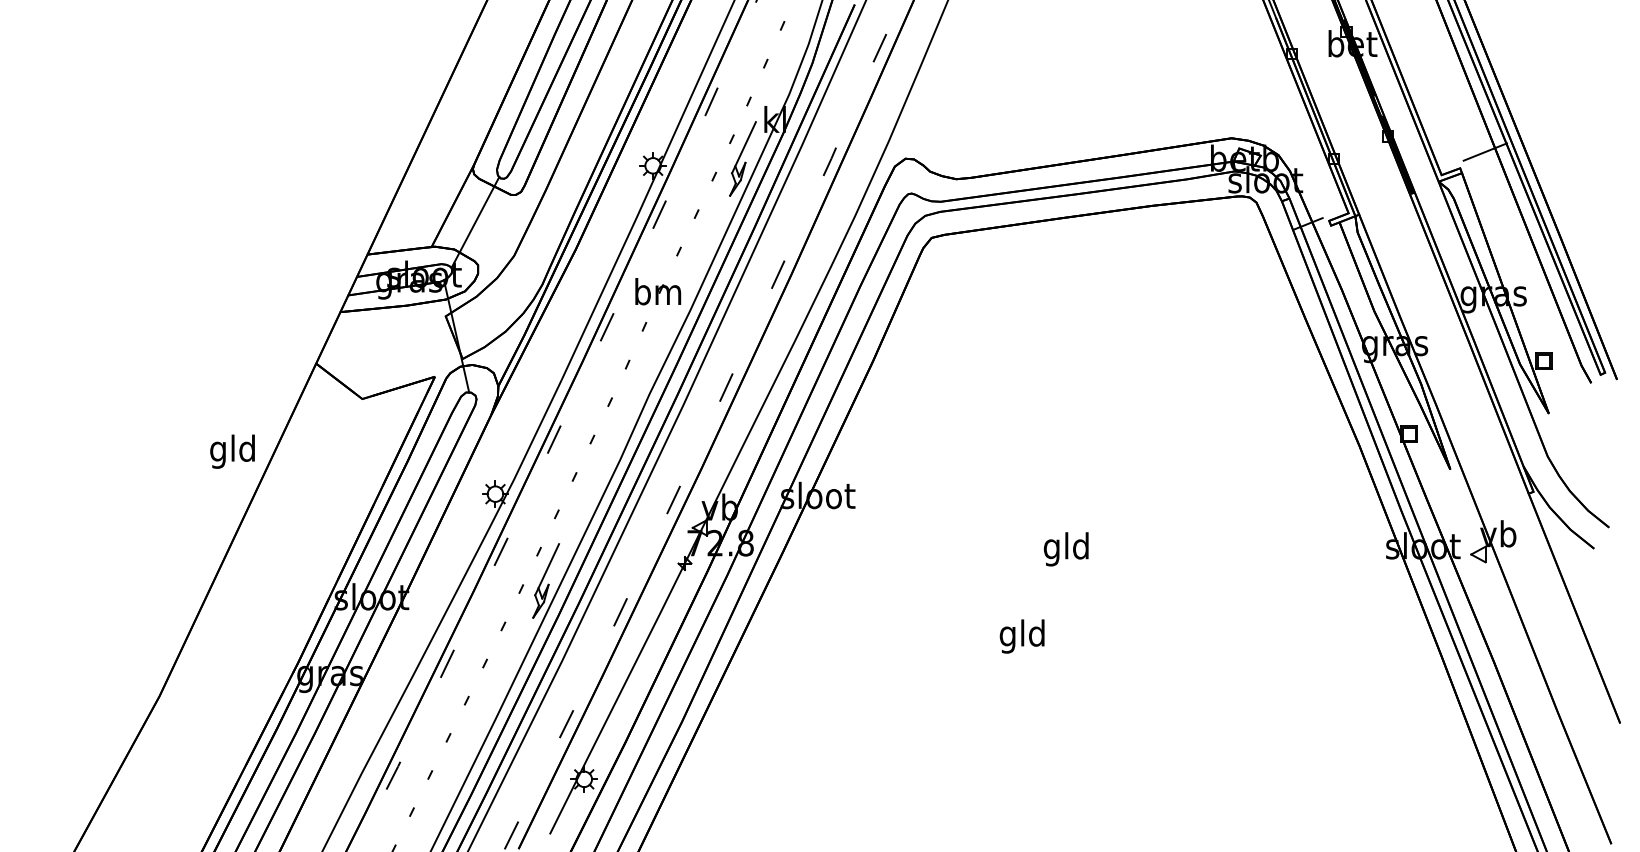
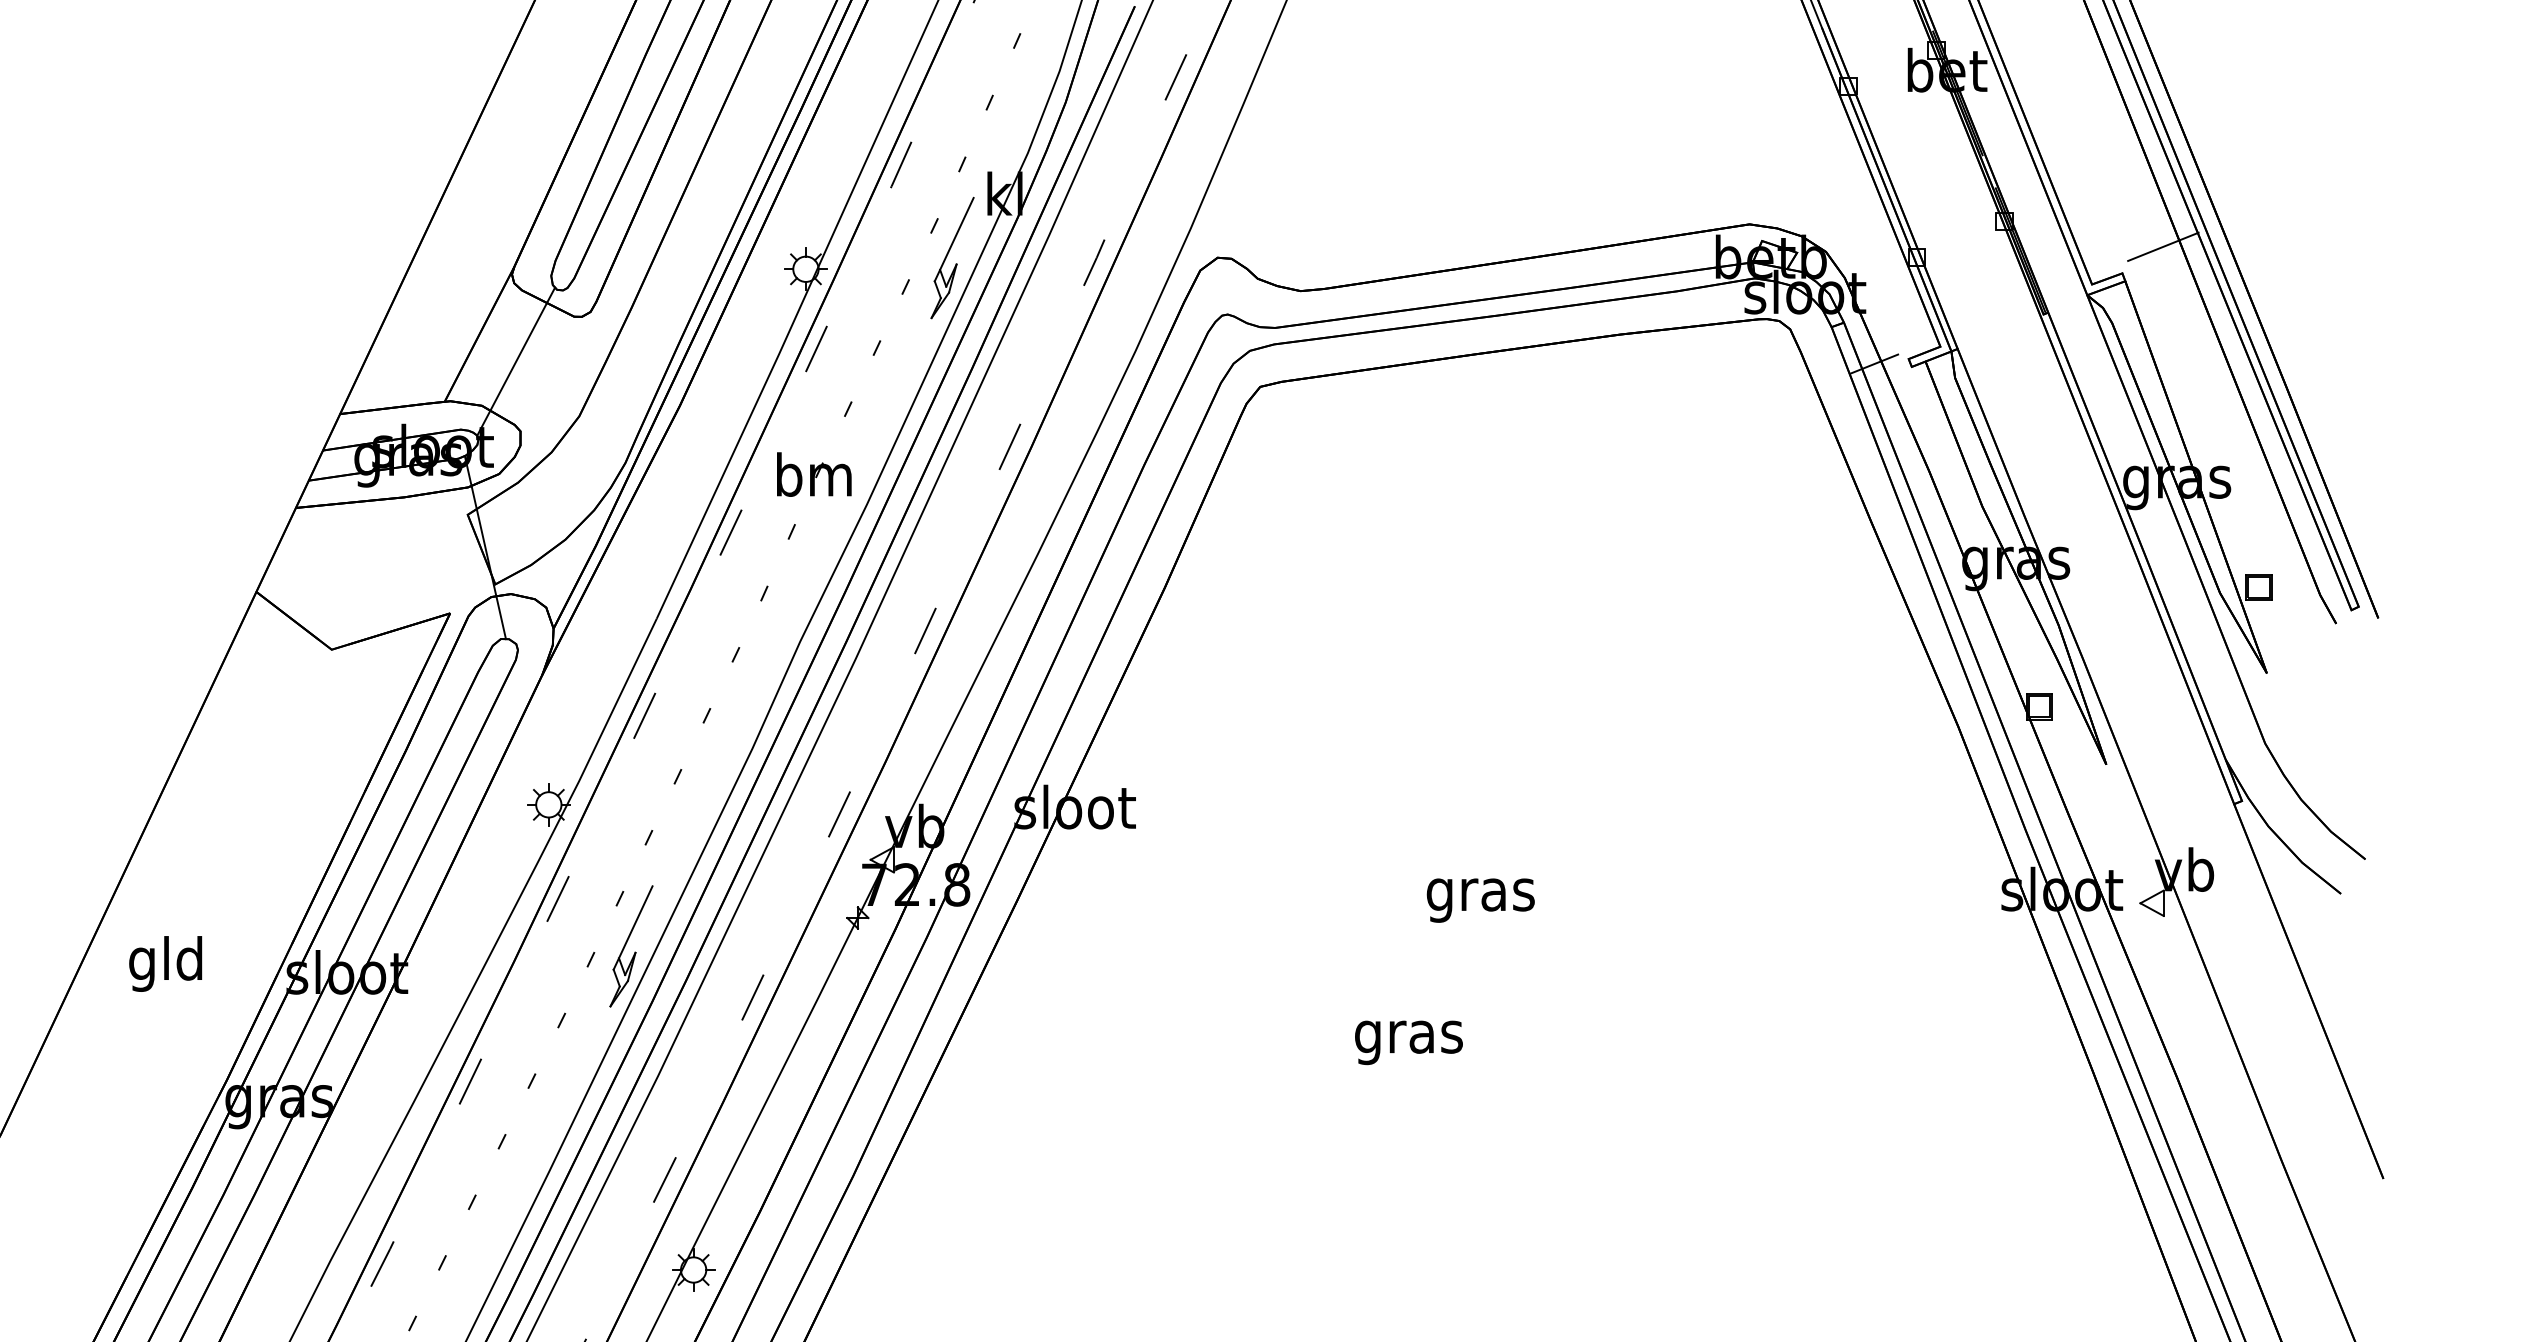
text: (232, 451) -> (165, 963), moved
text: (1066, 549) -> (1480, 895), gld -> gras
text: (1022, 636) -> (1408, 1037), gld -> gras

